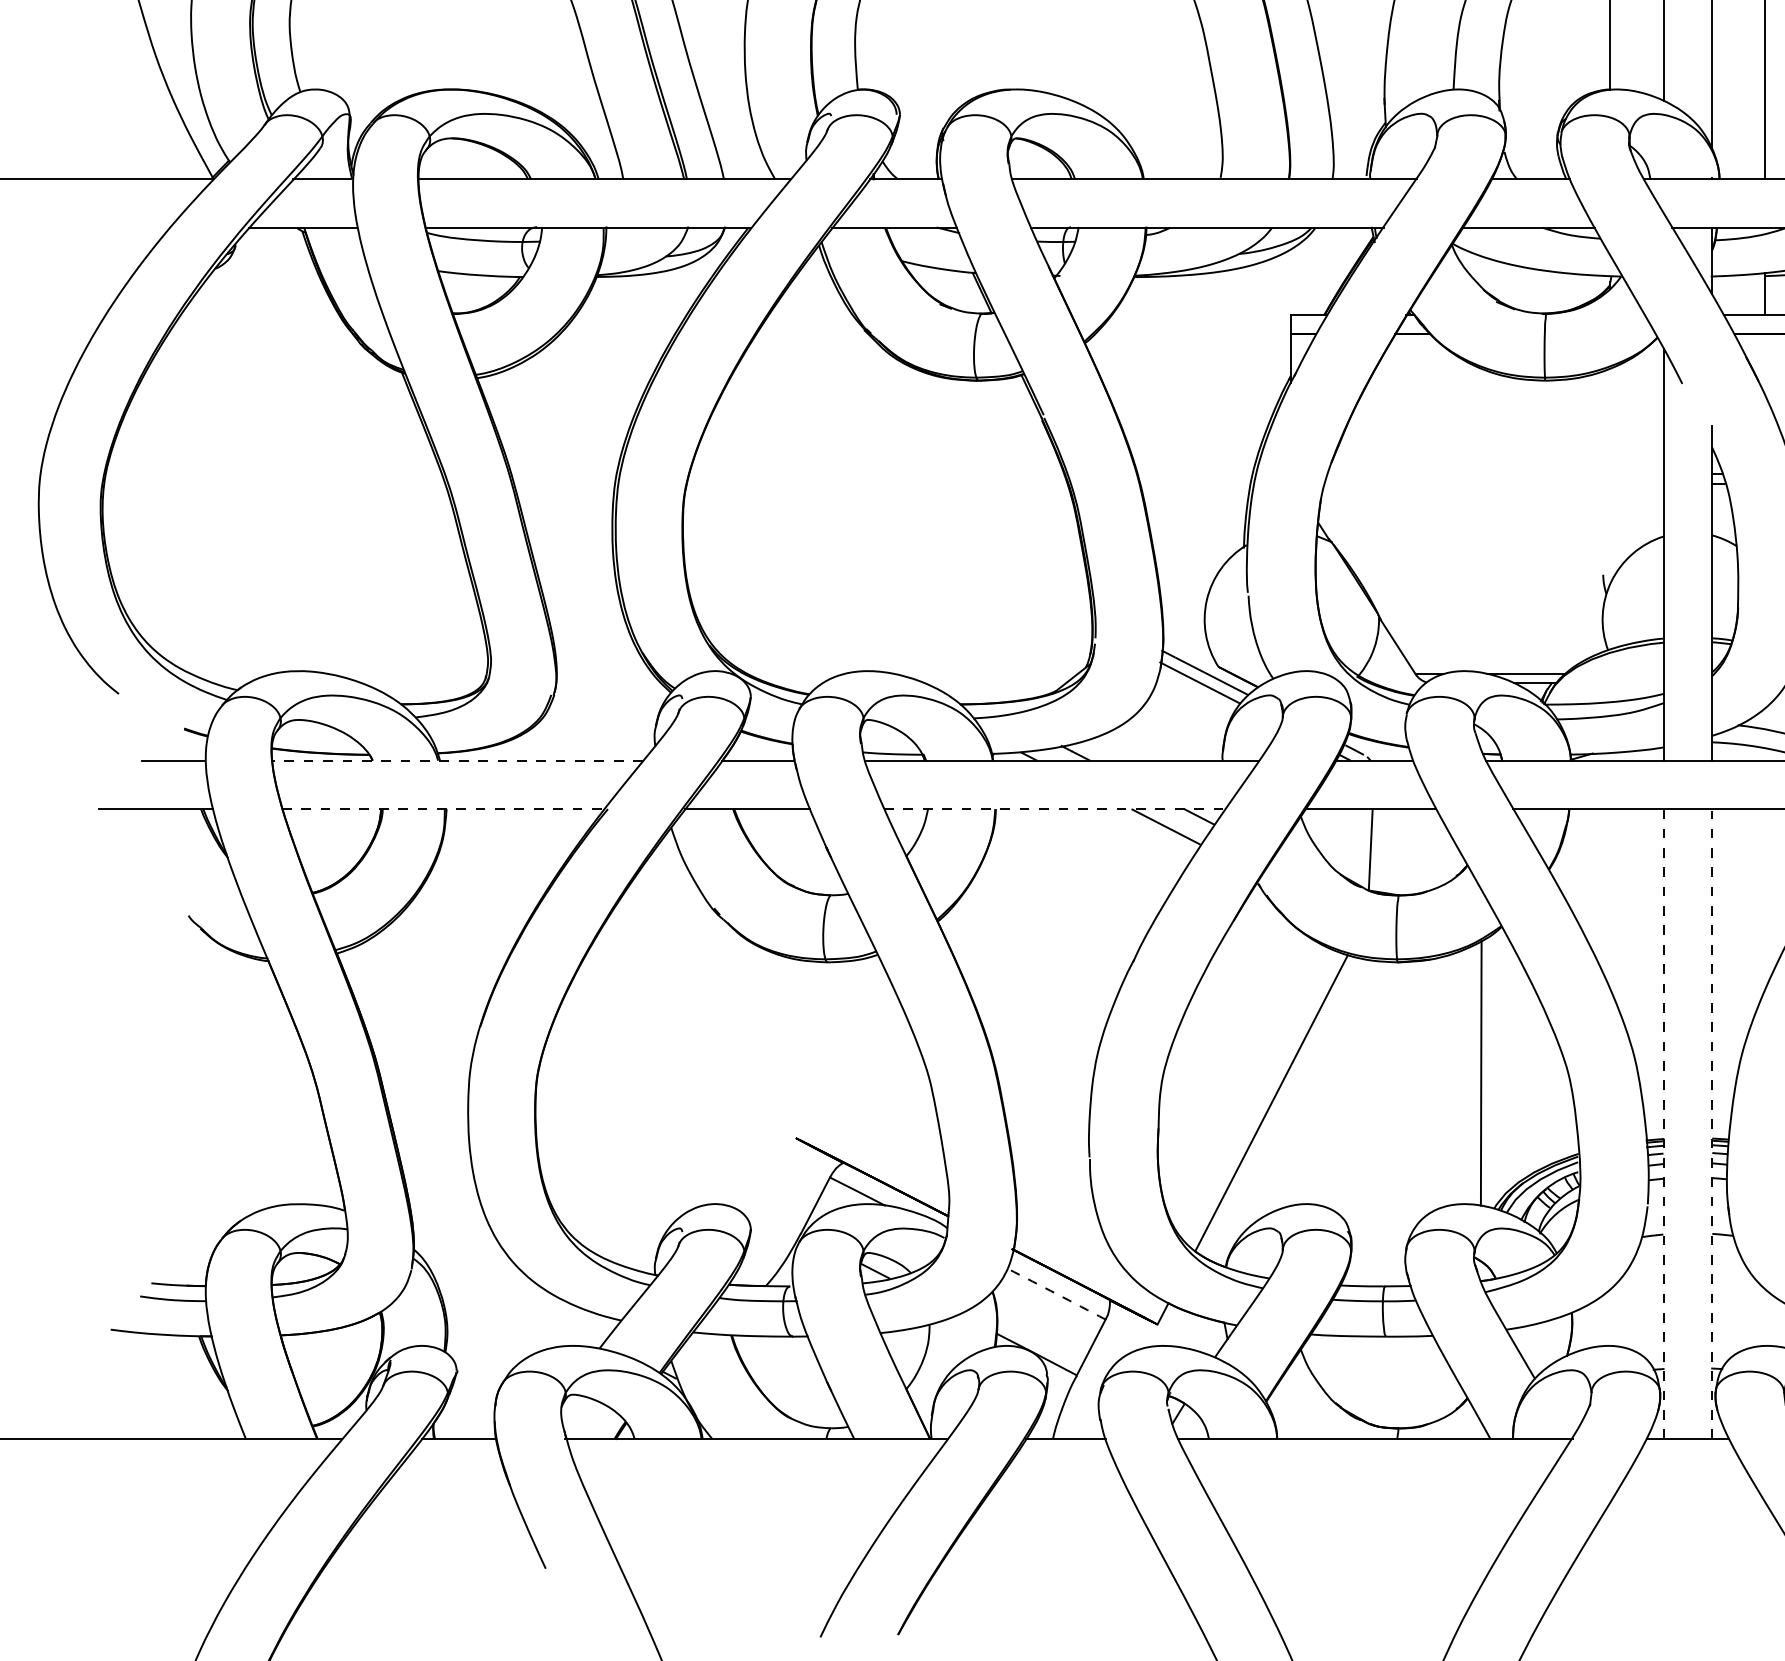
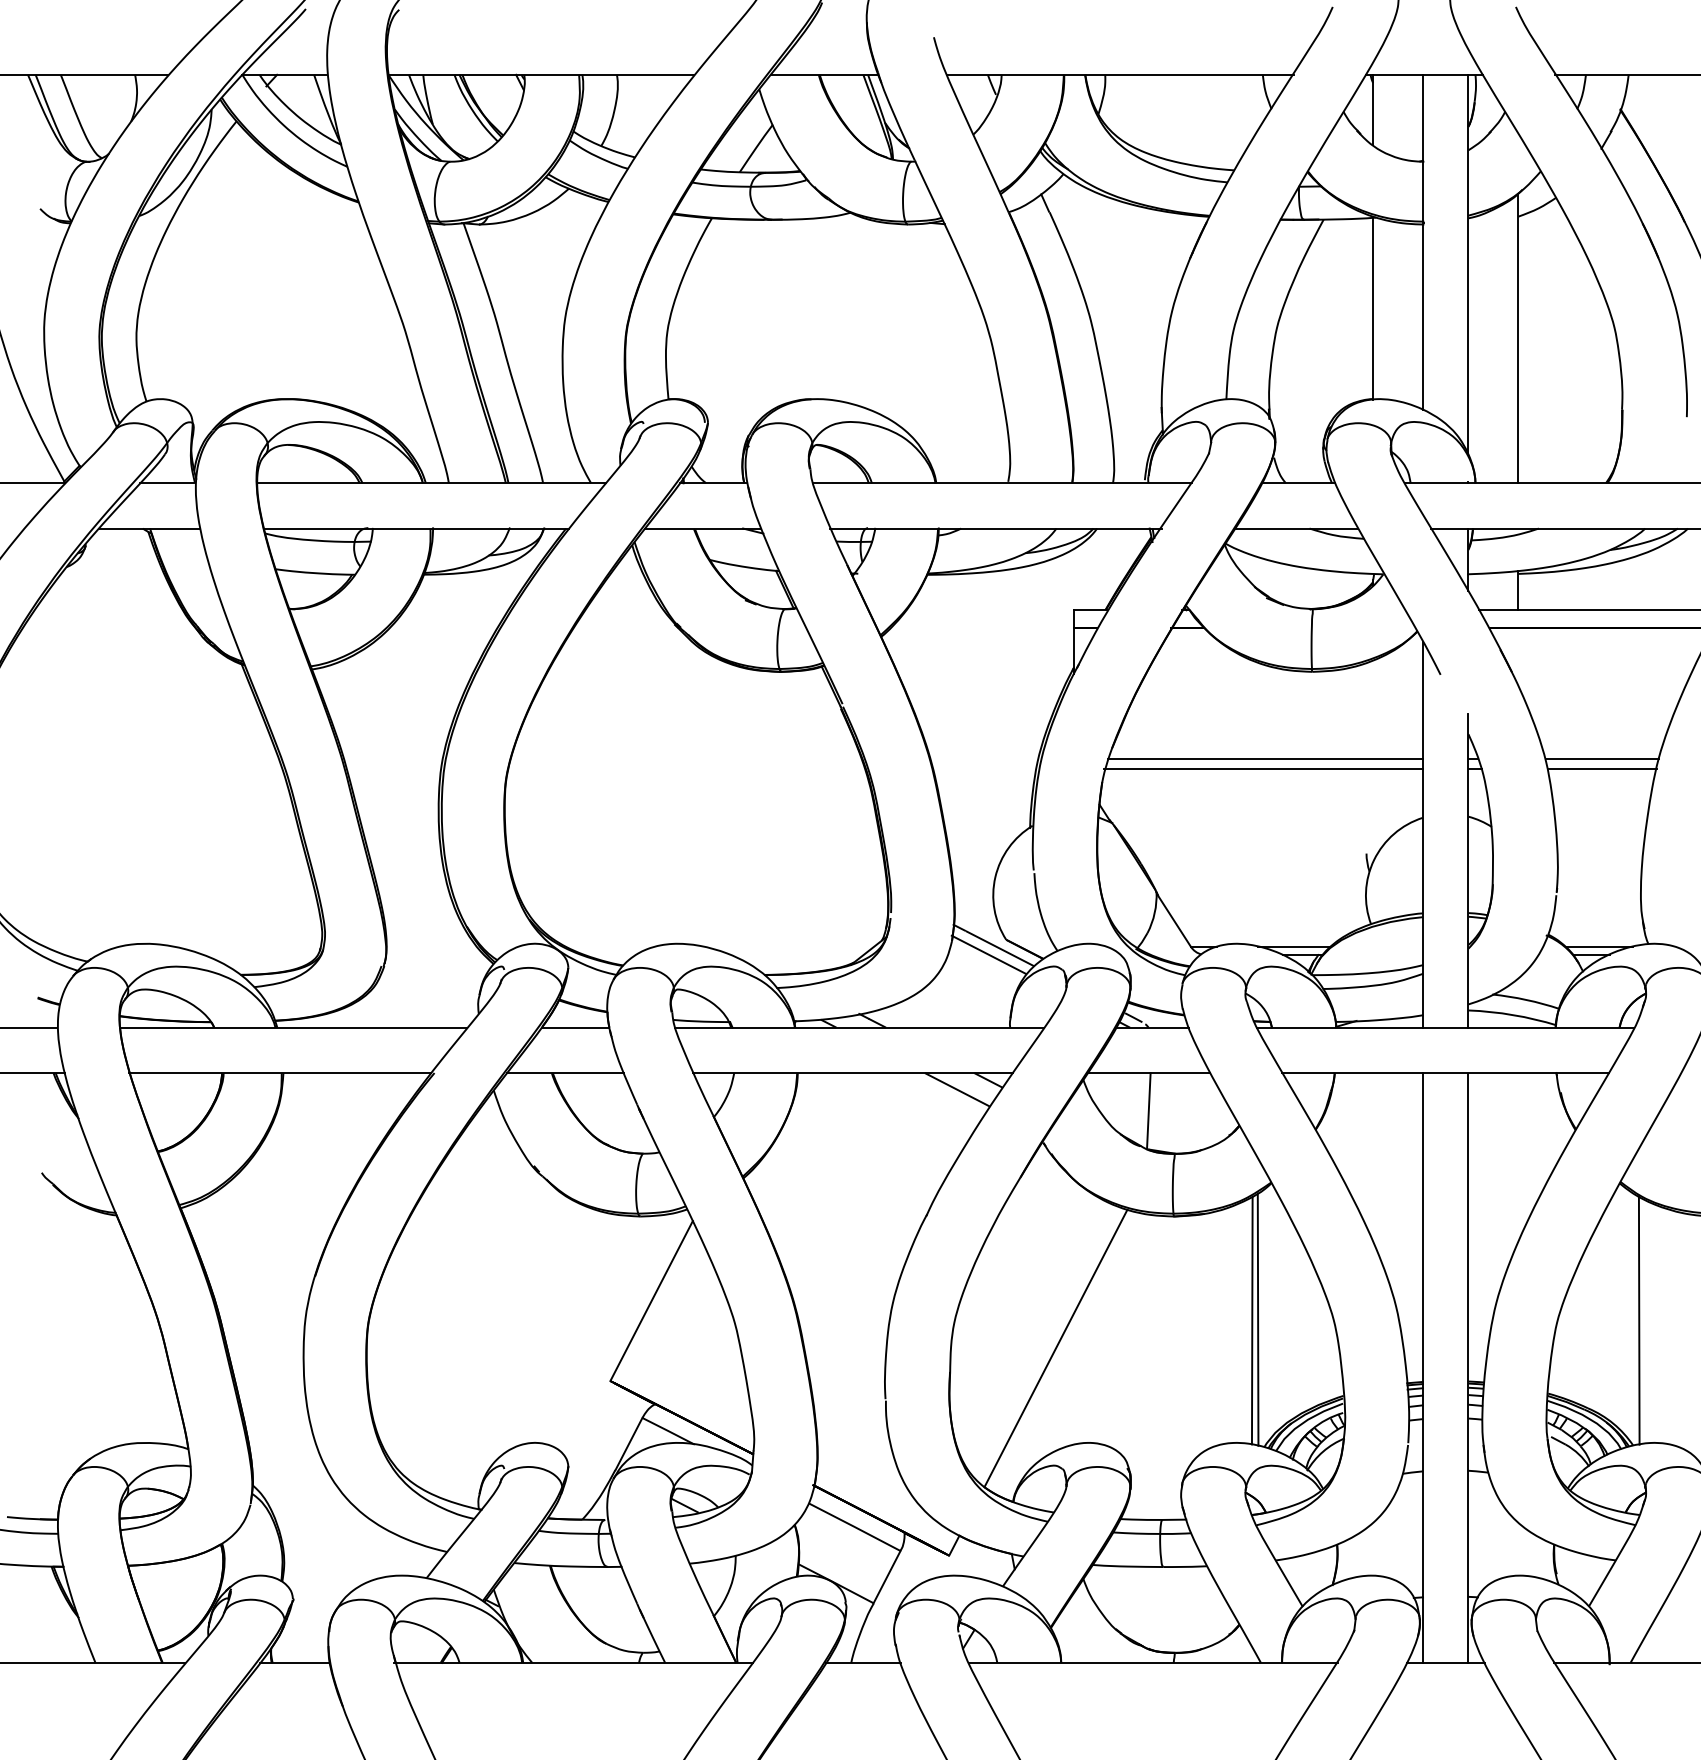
line: (1494, 474) -> (1264, 759), added
line: (1493, 483) -> (1263, 768), added
line: (457, 760) -> (293, 1027), dashed -> solid
line: (443, 809) -> (280, 1073), dashed -> solid
line: (1054, 809) -> (852, 1073), dashed -> solid
line: (839, 1053) -> (651, 1301), added
line: (1486, 1072) -> (1257, 1319), added
line: (1664, 1123) -> (1423, 1367), dashed -> solid
line: (1712, 1124) -> (1468, 1368), dashed -> solid
arc: (1056, 1294) -> (854, 1527), dashed -> solid

